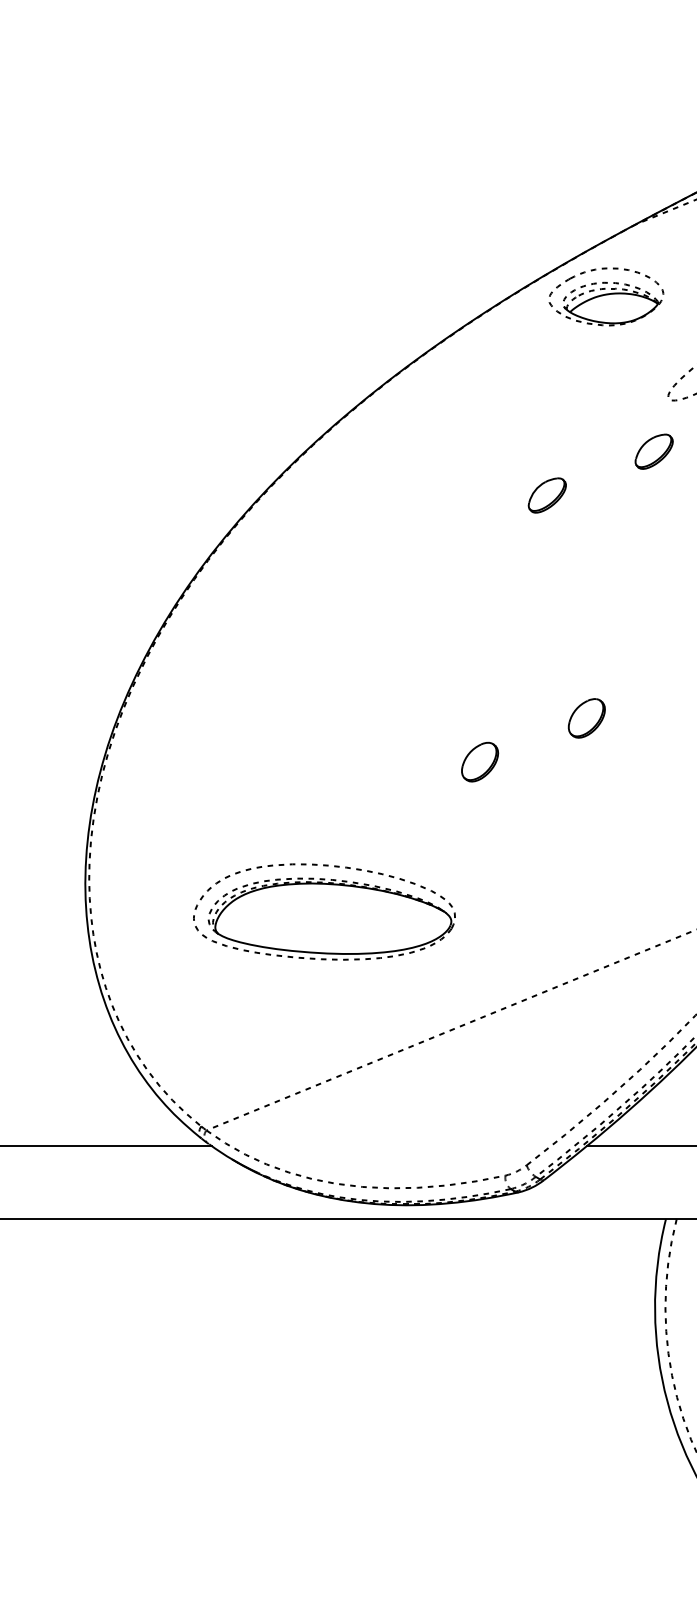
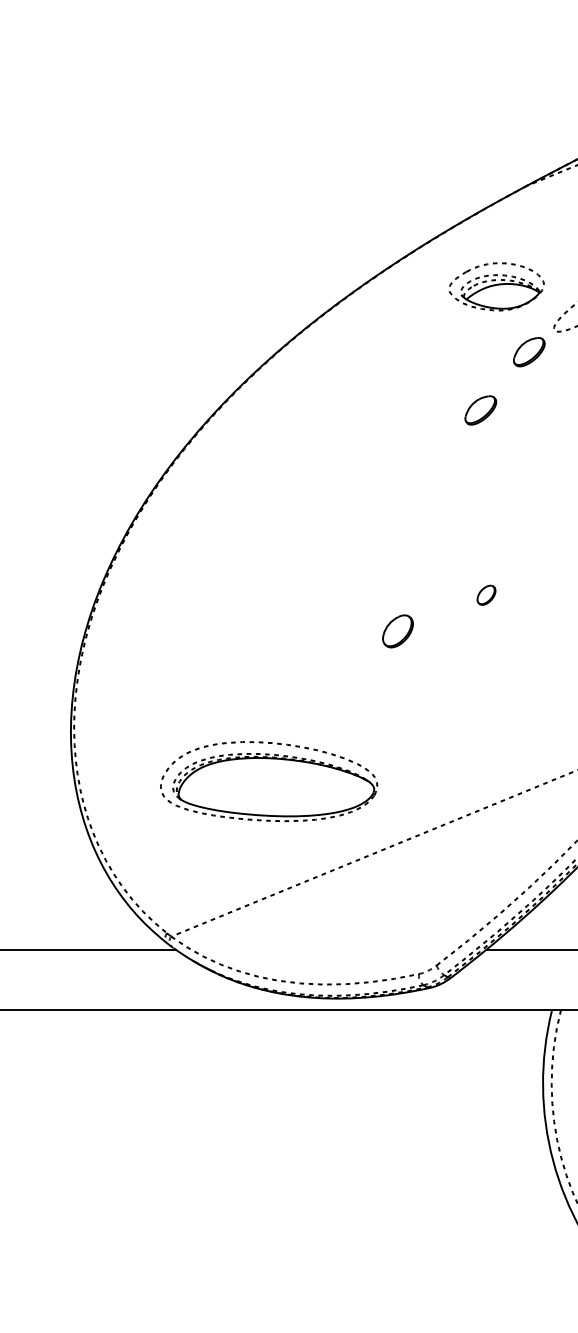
part: (606, 296) -> (496, 286), moved
part: (654, 452) -> (529, 352), moved
part: (547, 495) -> (480, 410), moved
part: (586, 718) -> (486, 595), size x0.6
part: (324, 911) -> (269, 781), moved

